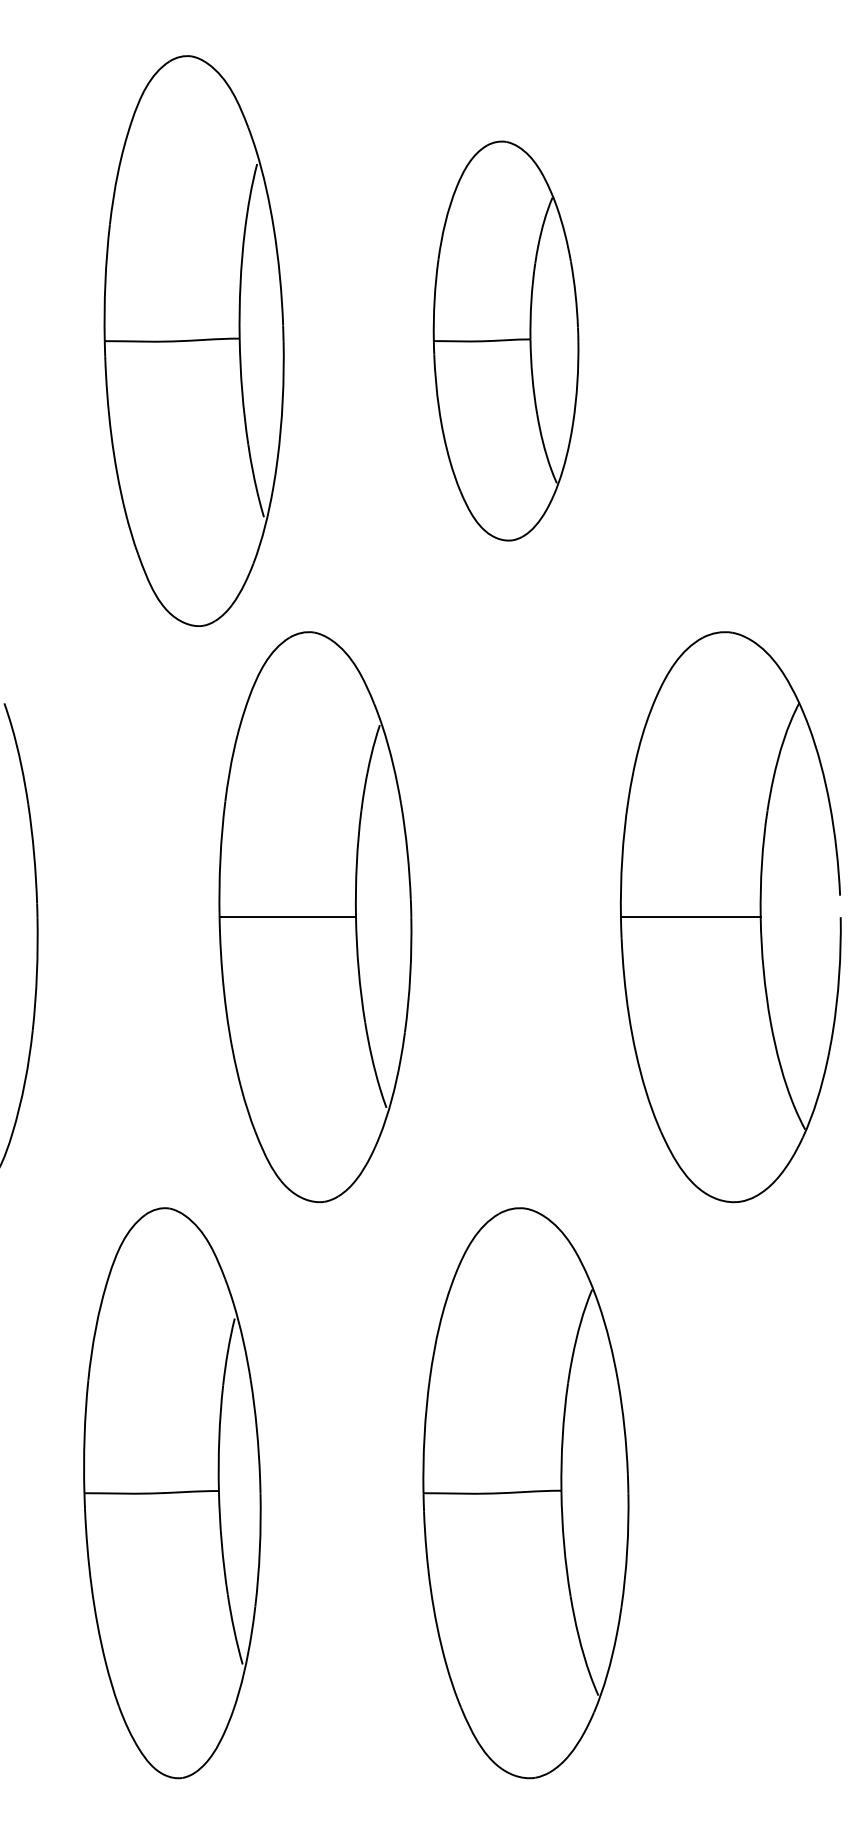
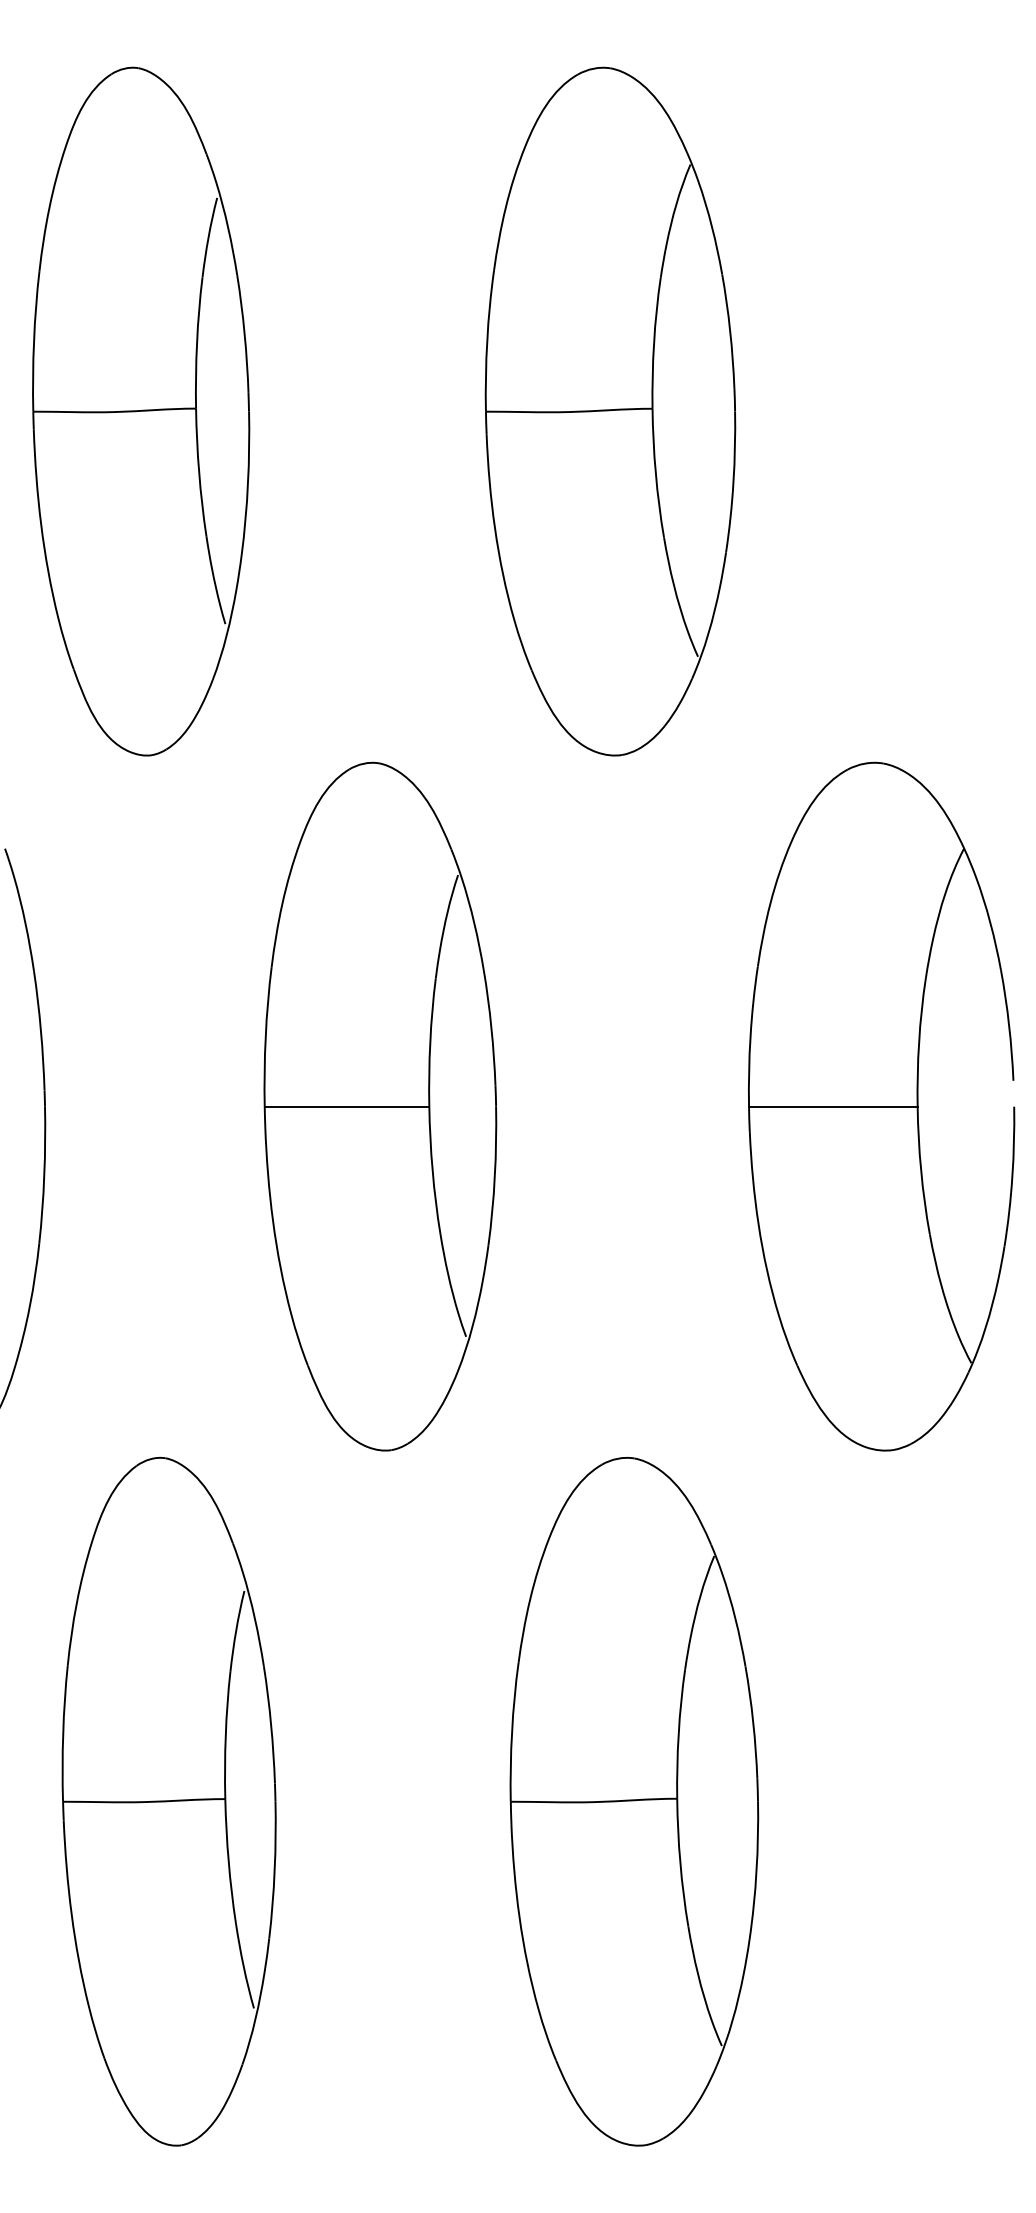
part: (193, 340) -> (140, 410), moved
part: (505, 340) -> (609, 410), size x1.43
part: (172, 1493) -> (169, 1802), moved

